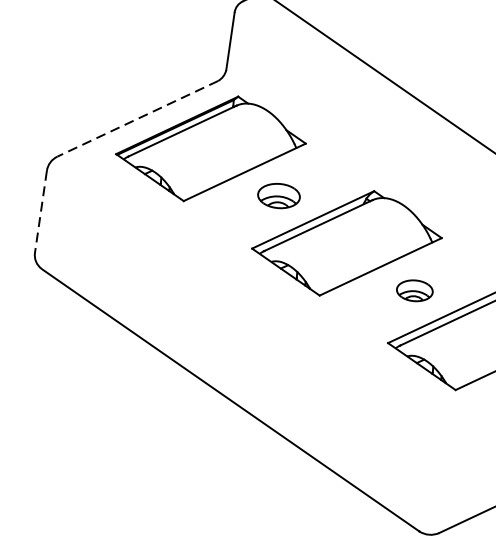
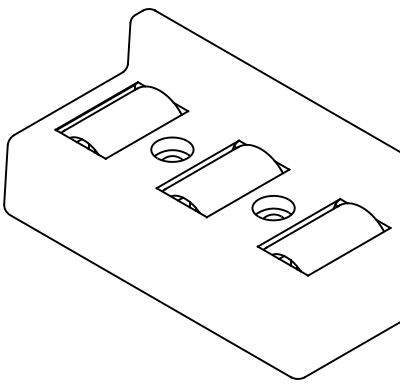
line: (137, 118) -> (68, 103), dashed -> solid
part: (279, 195) -> (172, 149), size x1.43
line: (40, 212) -> (5, 175), dashed -> solid
part: (414, 291) -> (273, 208), size x1.67

